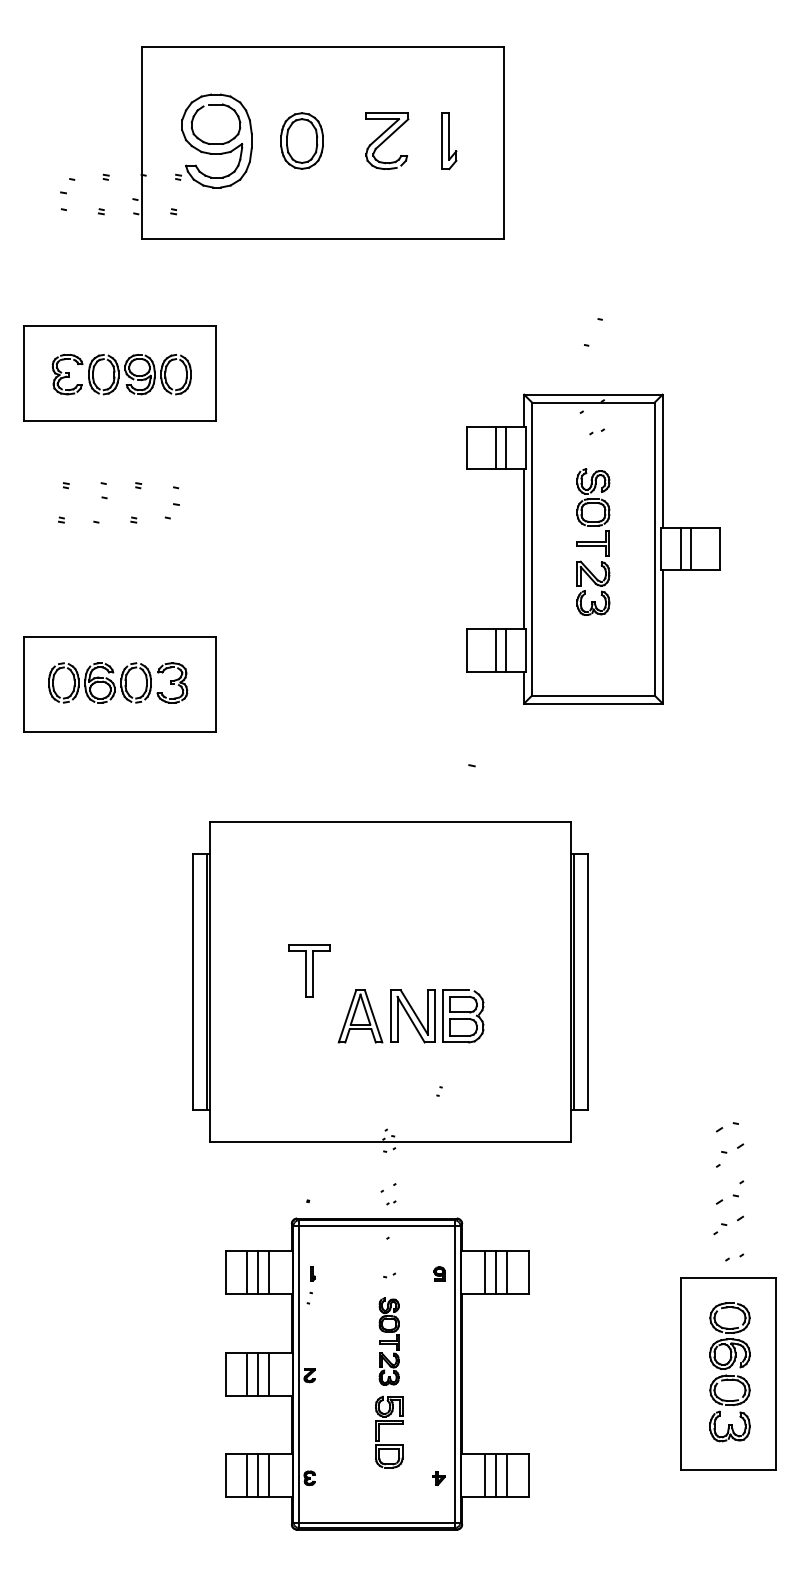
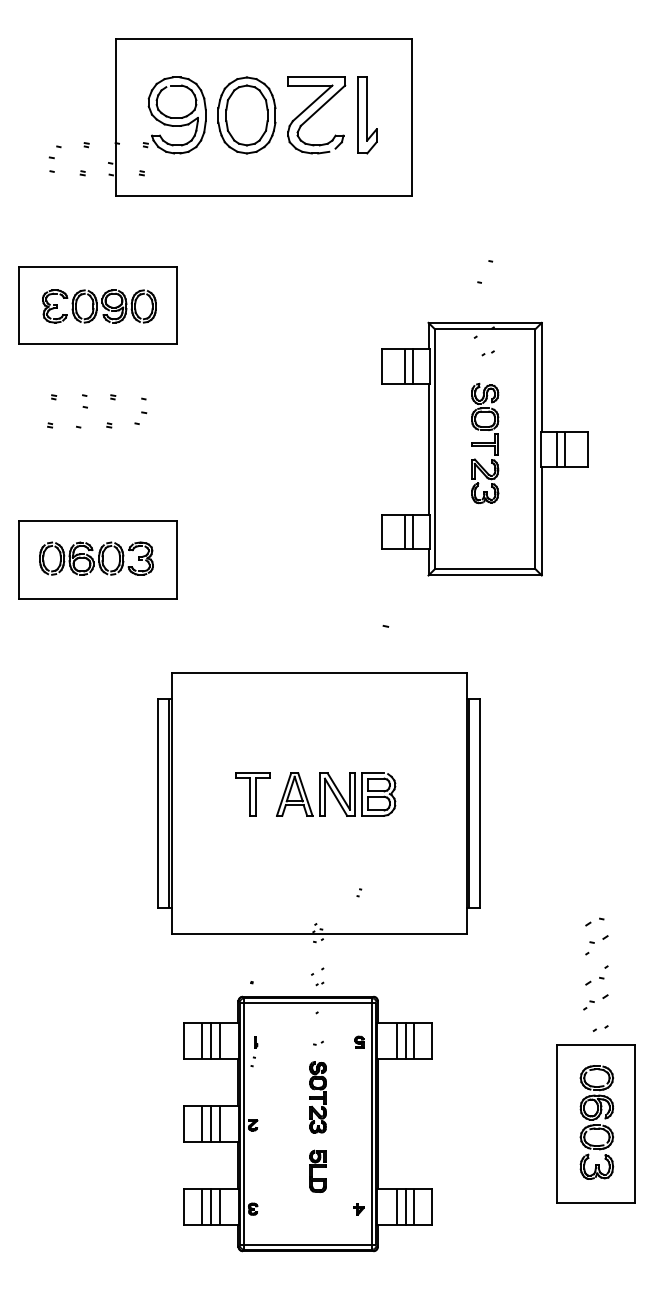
part: (301, 140) -> (246, 115), size x1.67
part: (387, 141) -> (316, 115), size x1.67
part: (449, 141) -> (367, 115), size x1.67
part: (410, 1016) -> (335, 794), moved
part: (388, 1431) -> (317, 1170), size x0.71

